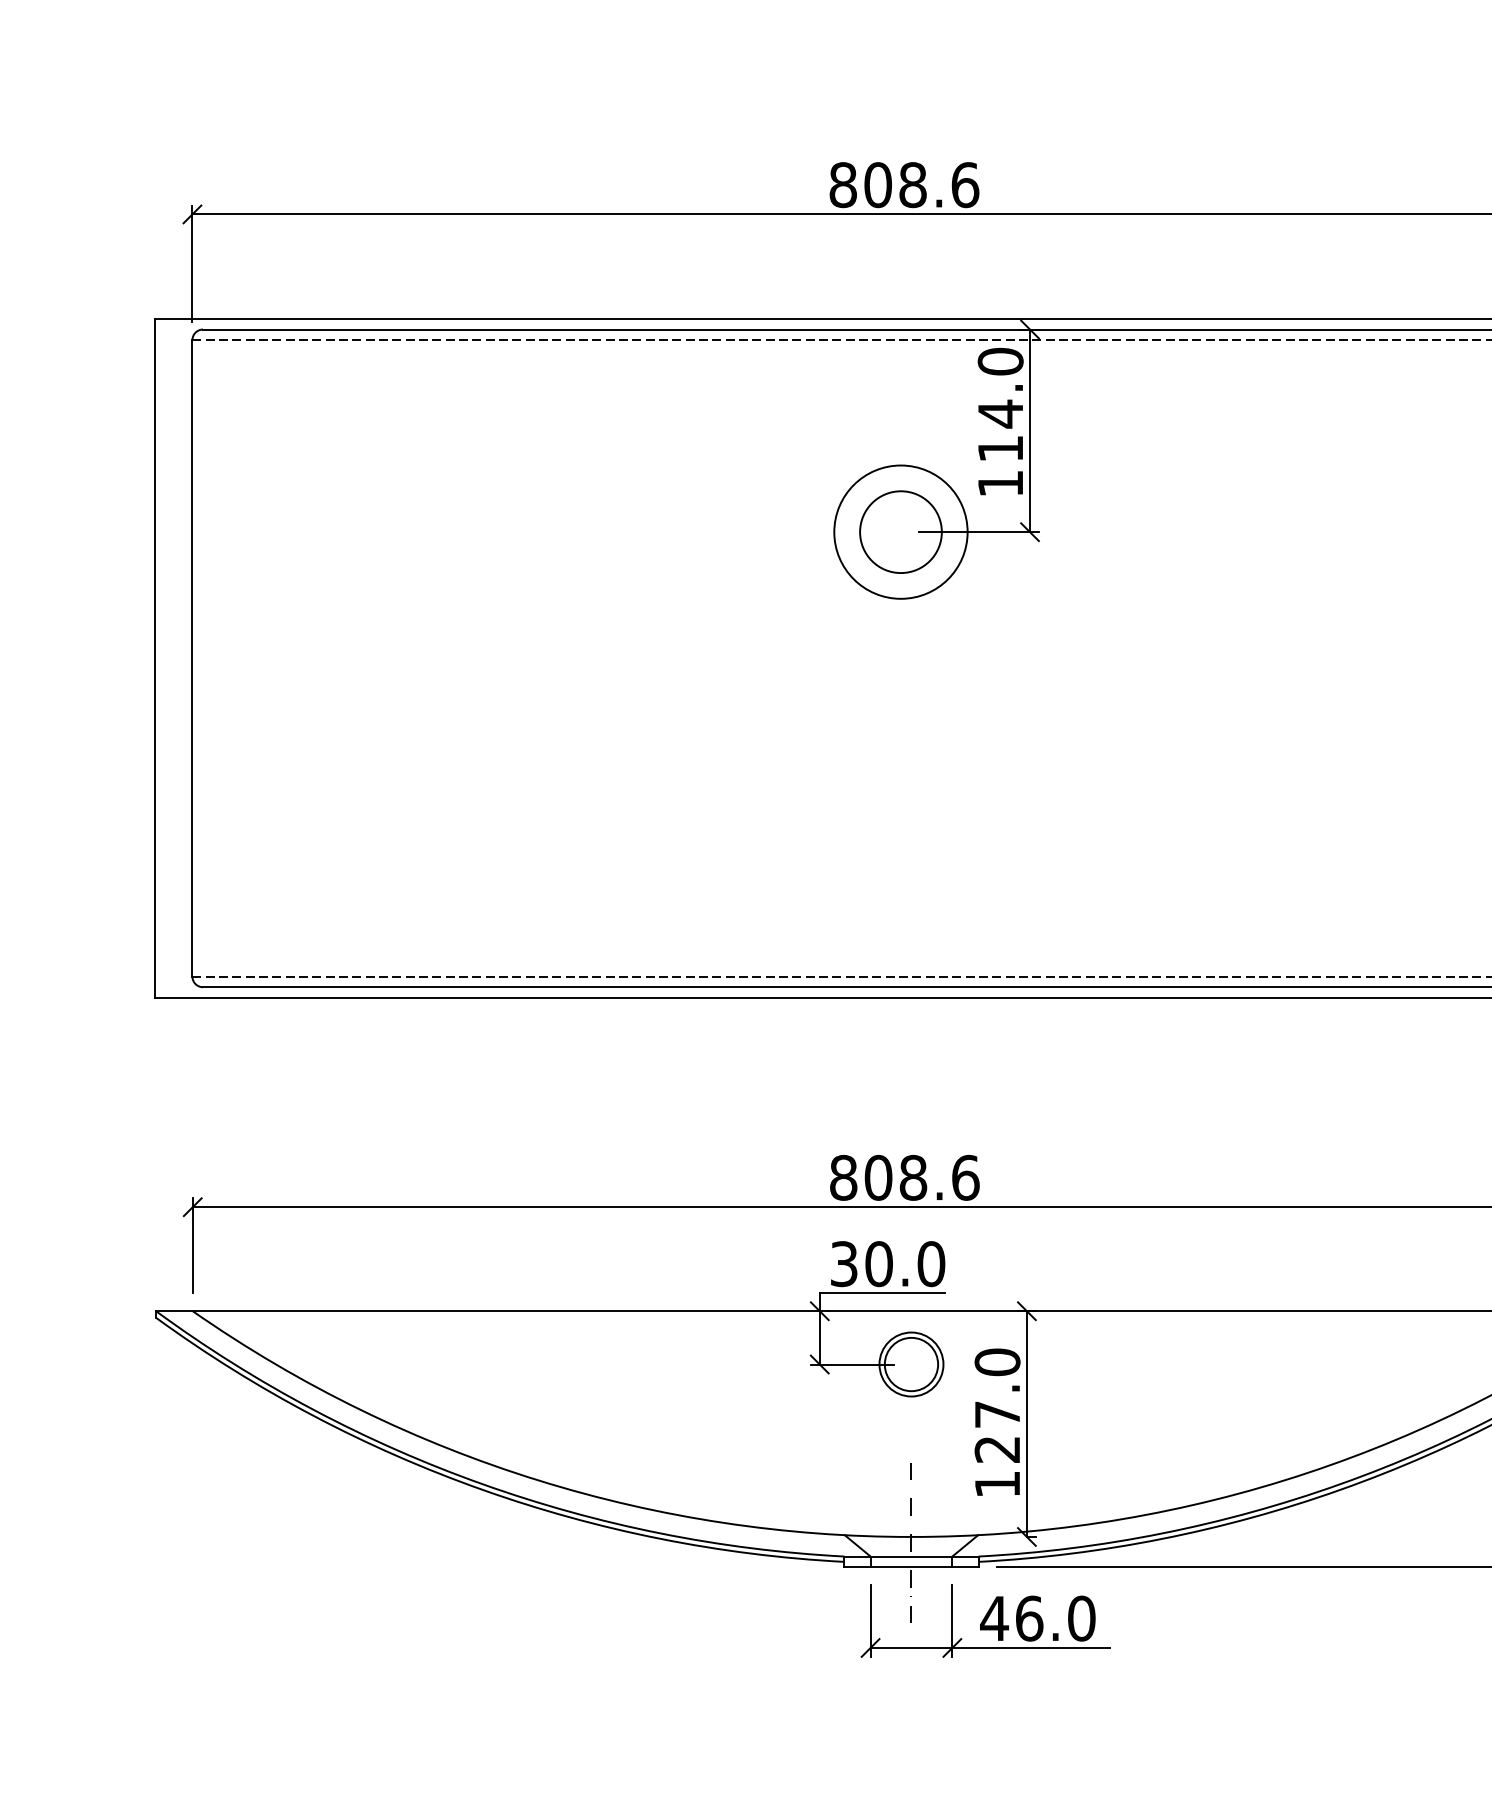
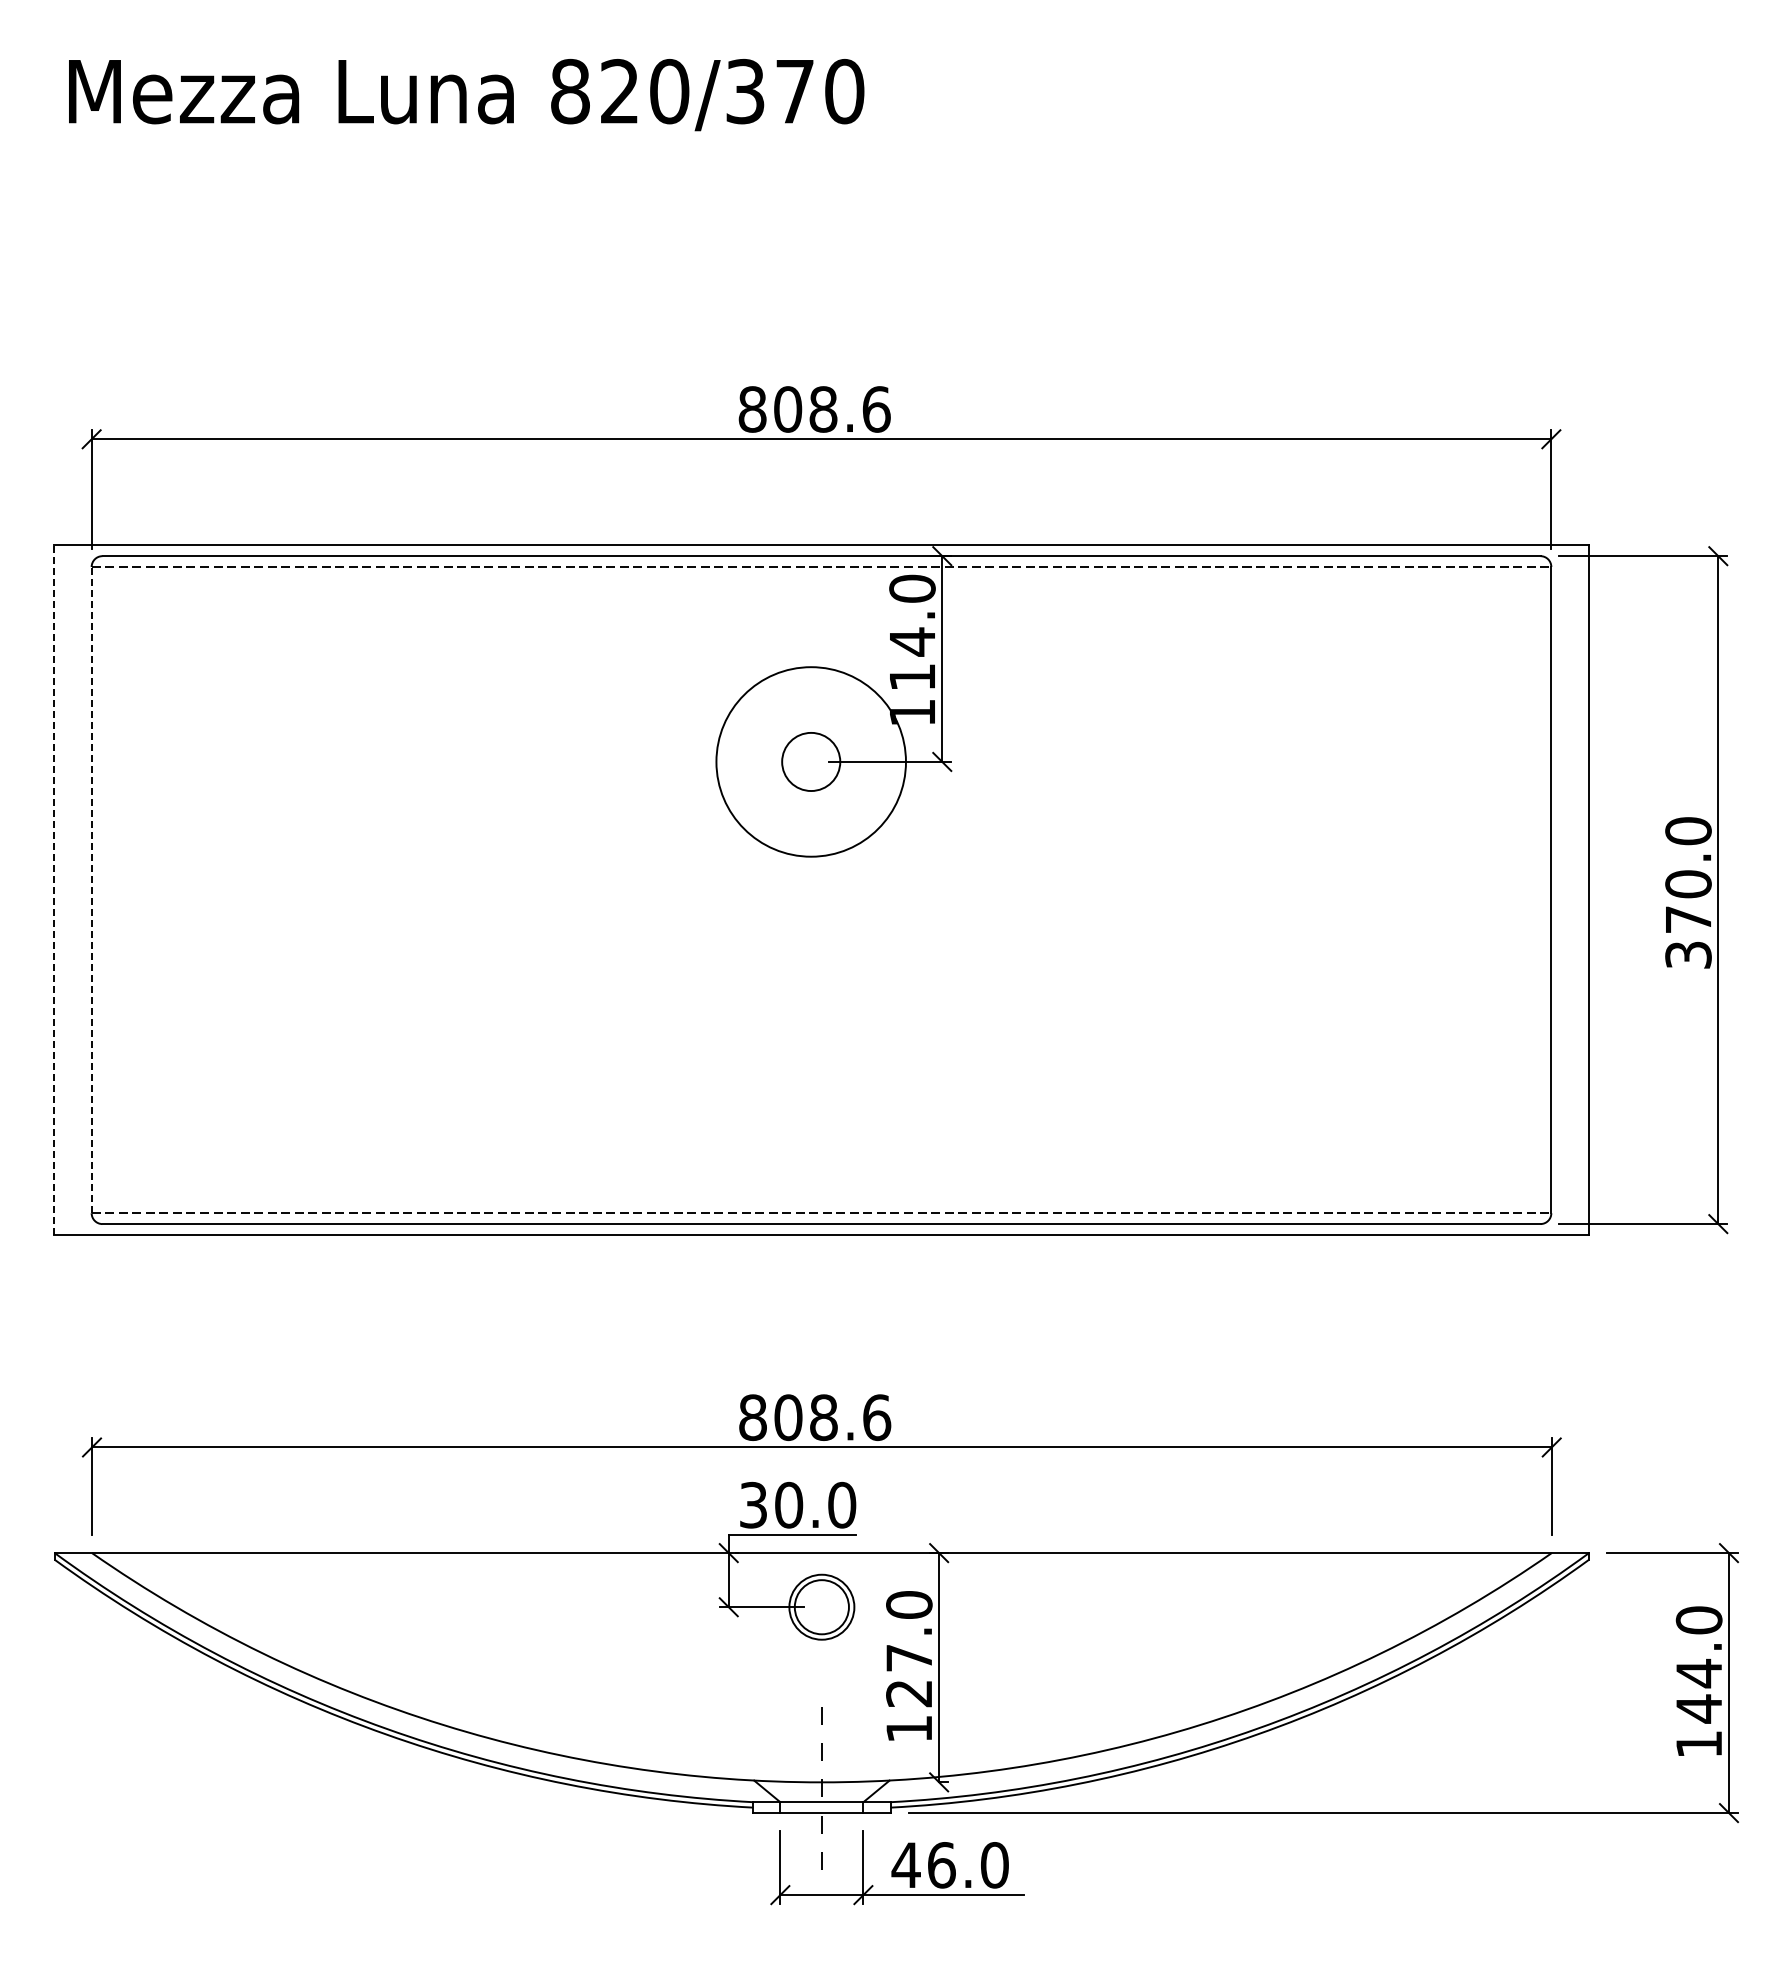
circle: (900, 531) -> (810, 761), size x0.7
circle: (900, 531) -> (810, 761), size x1.4
line: (192, 657) -> (91, 889), solid -> dashed
line: (154, 658) -> (53, 890), solid -> dashed

